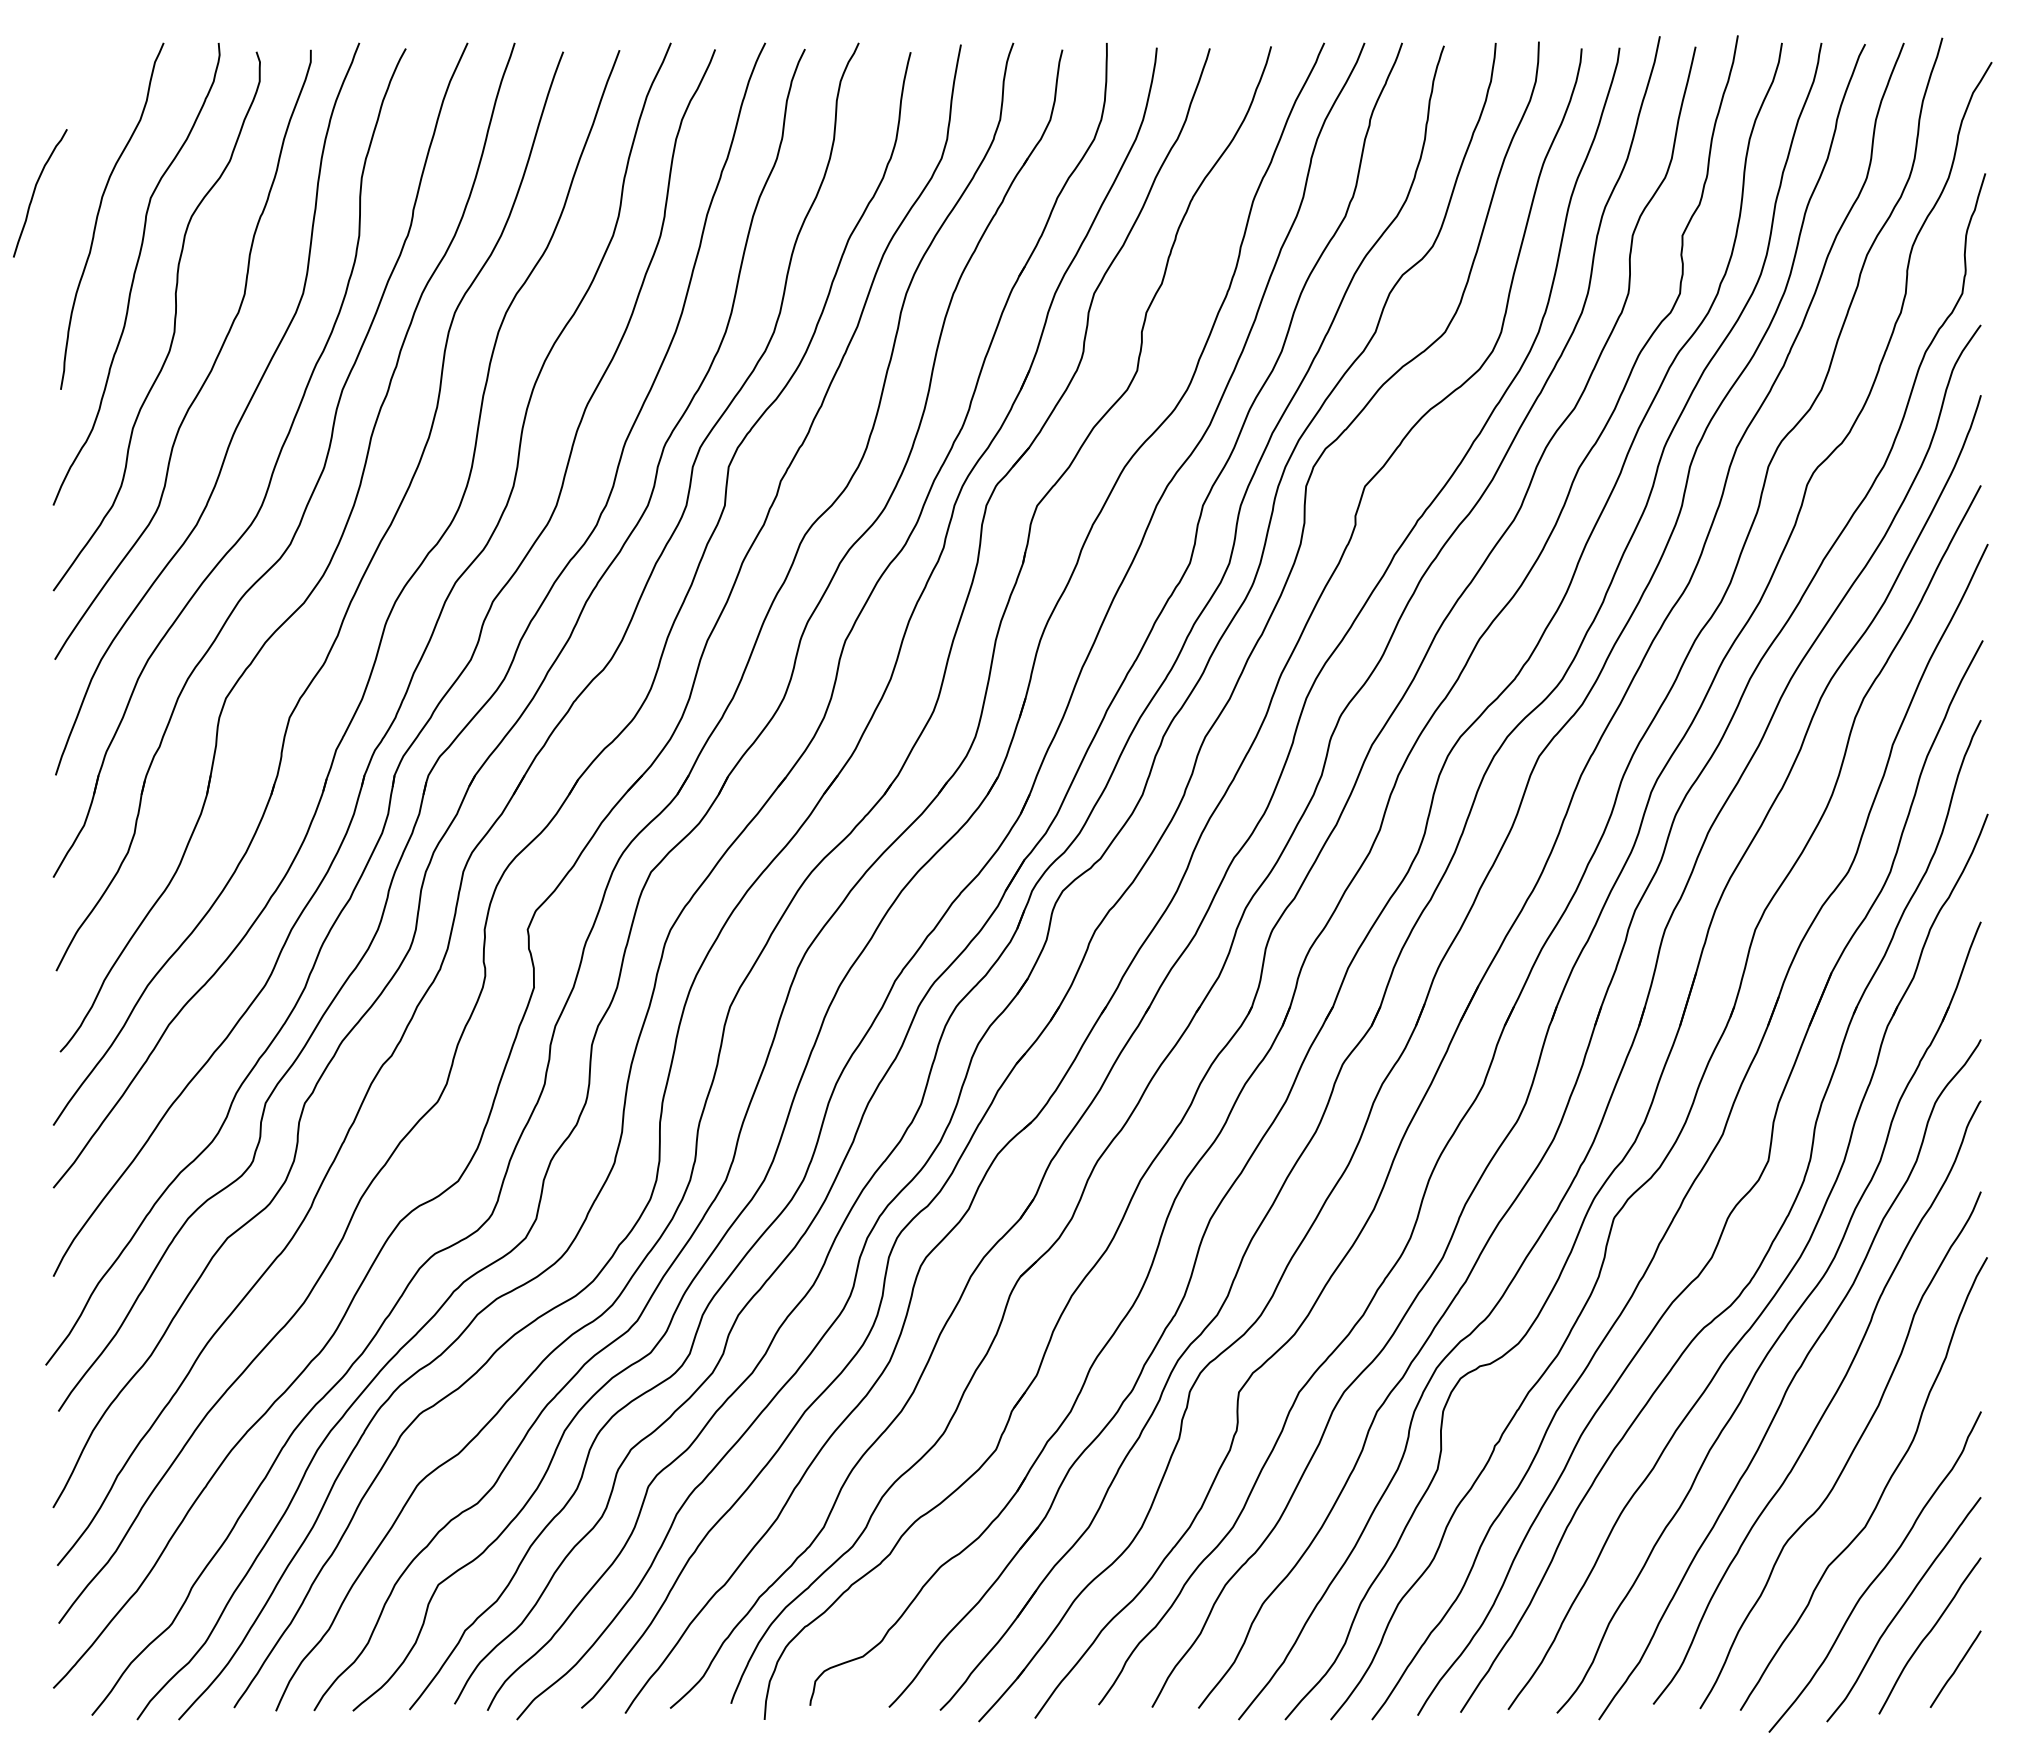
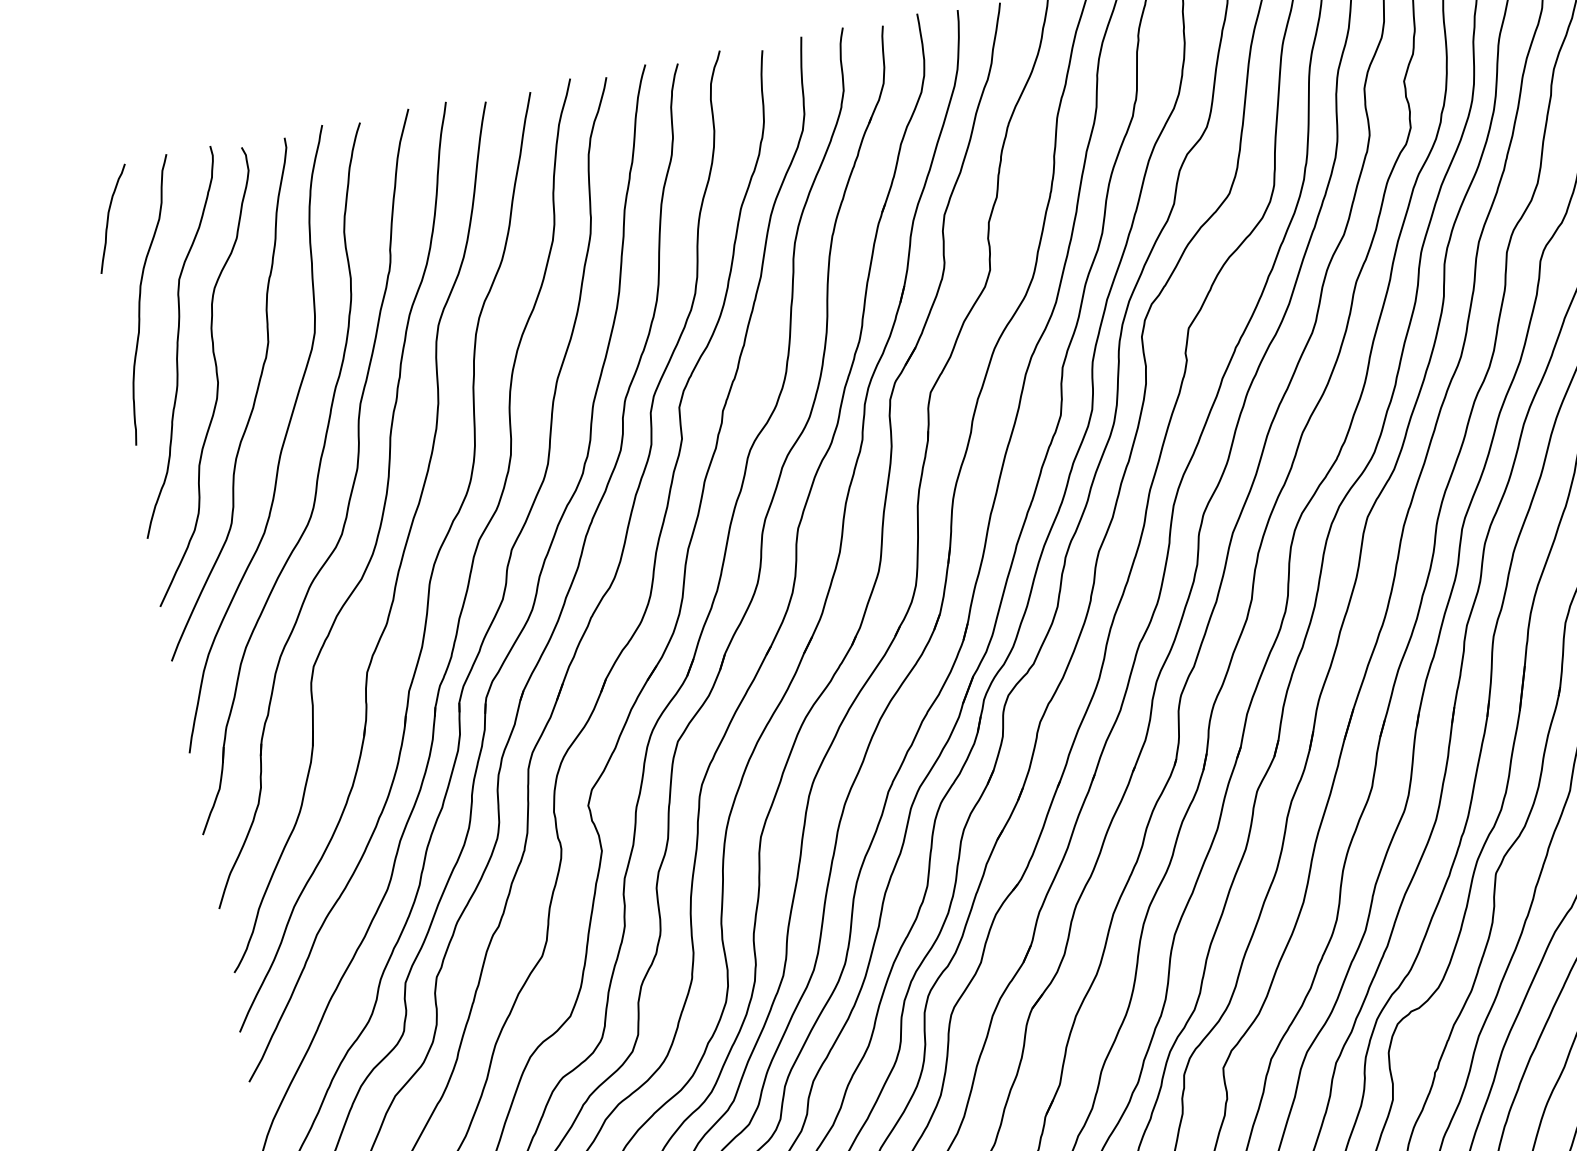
curve: (35, 190) -> (108, 217), moved

